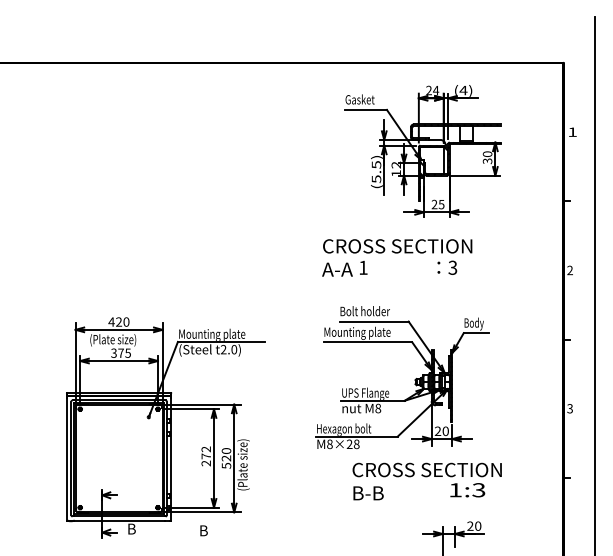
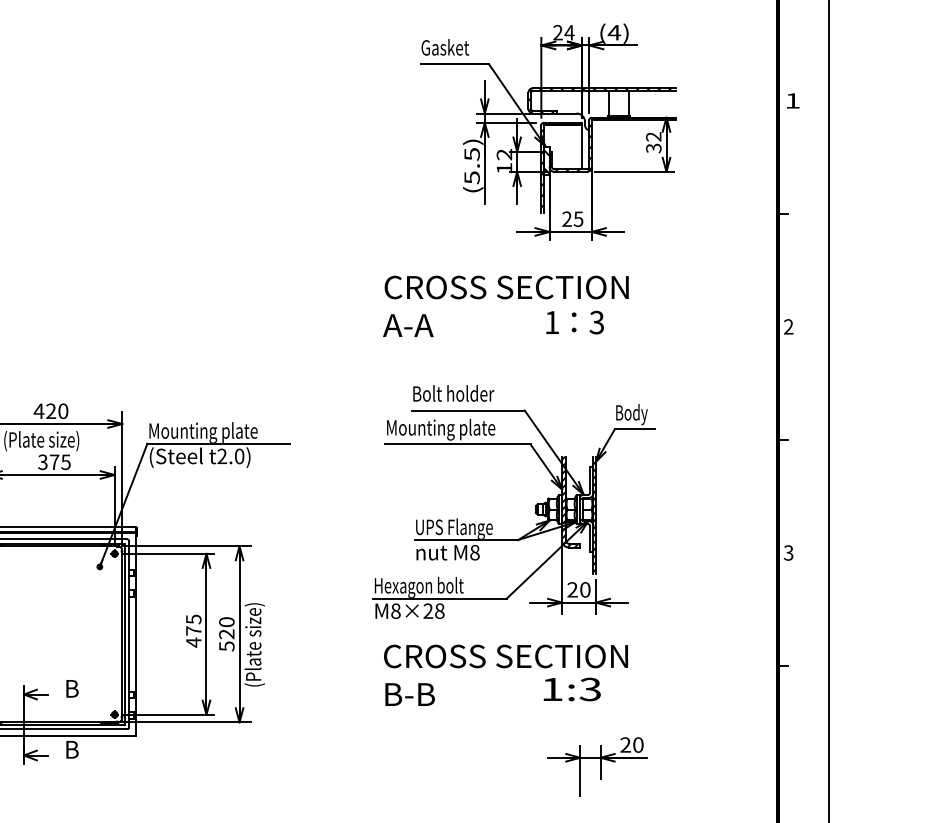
text: (487, 154) -> (653, 137), 30 -> 32
text: (363, 267) -> (552, 322), moved
text: (205, 456) -> (192, 631), 272 -> 475
text: (426, 481) -> (504, 675), moved
text: (203, 530) -> (71, 688), moved

